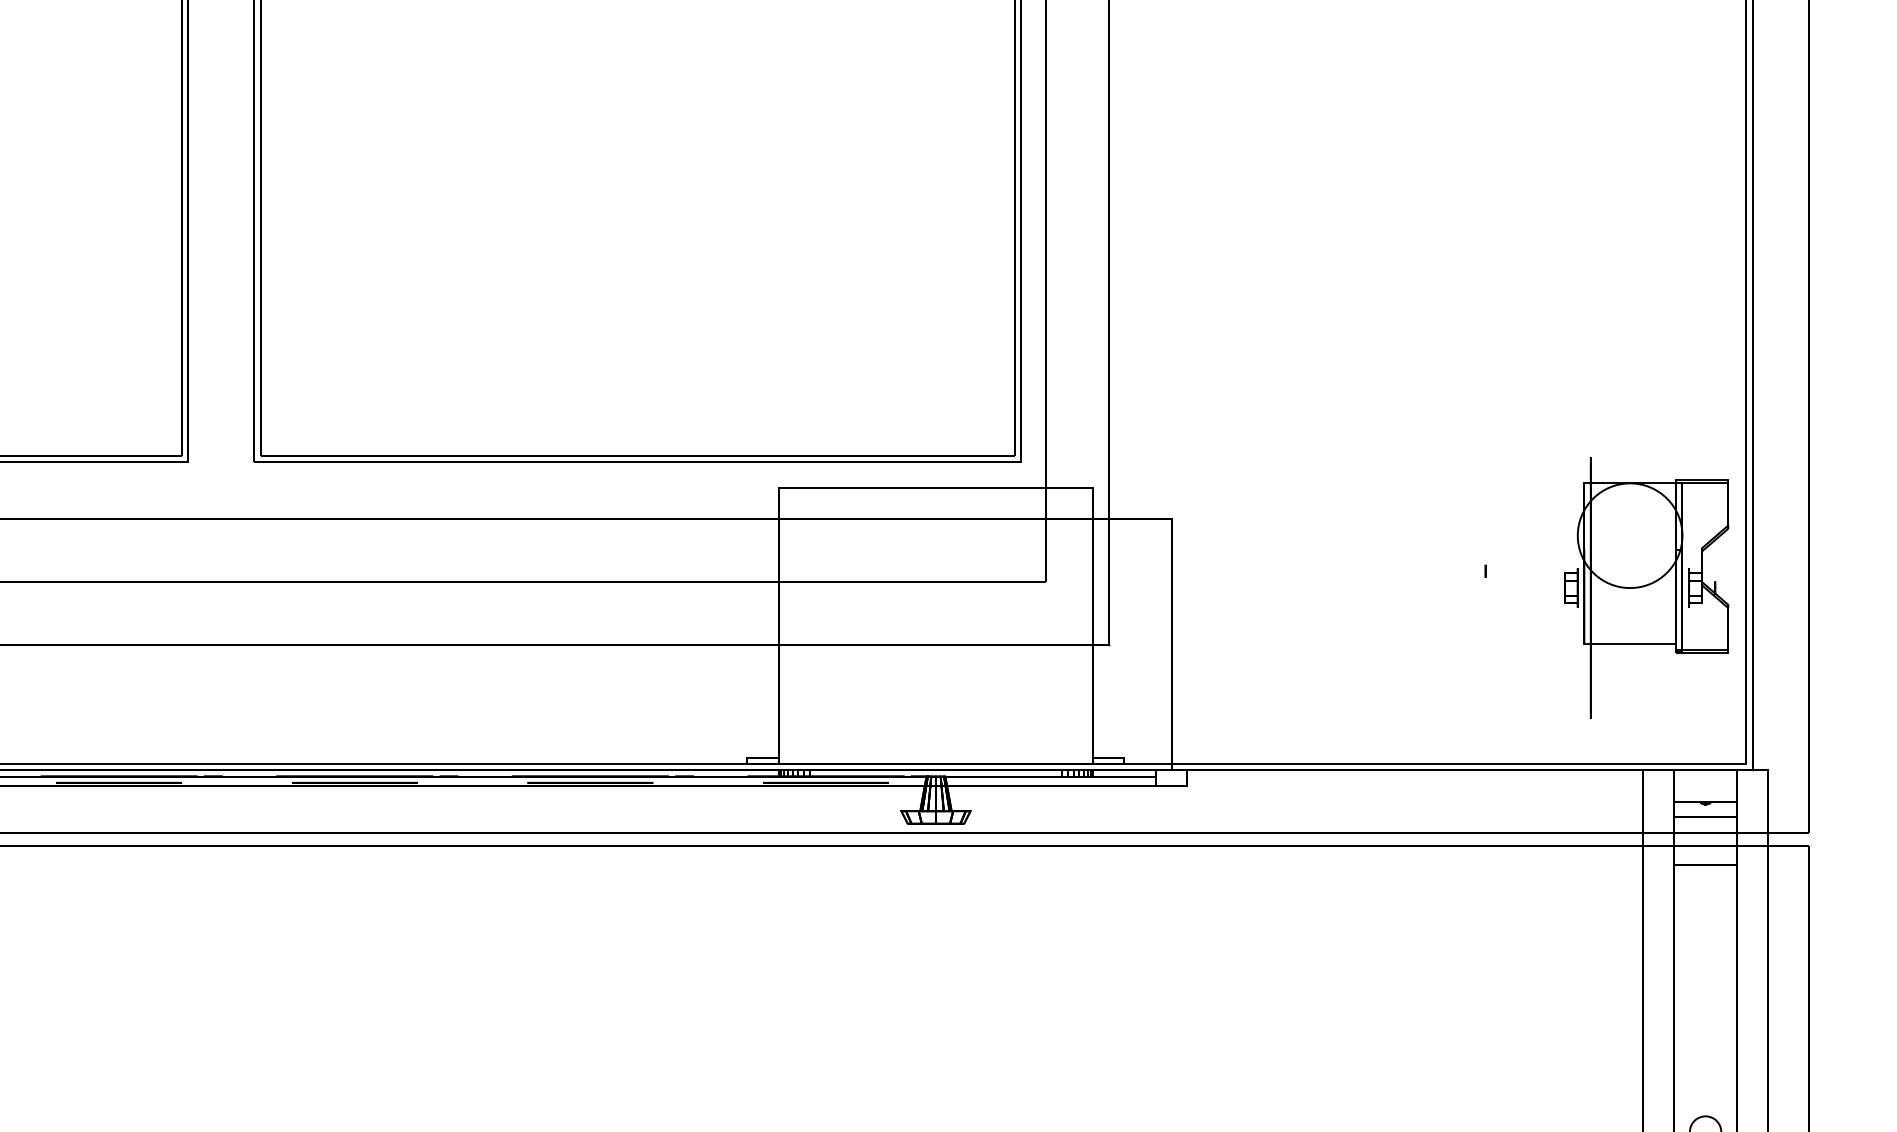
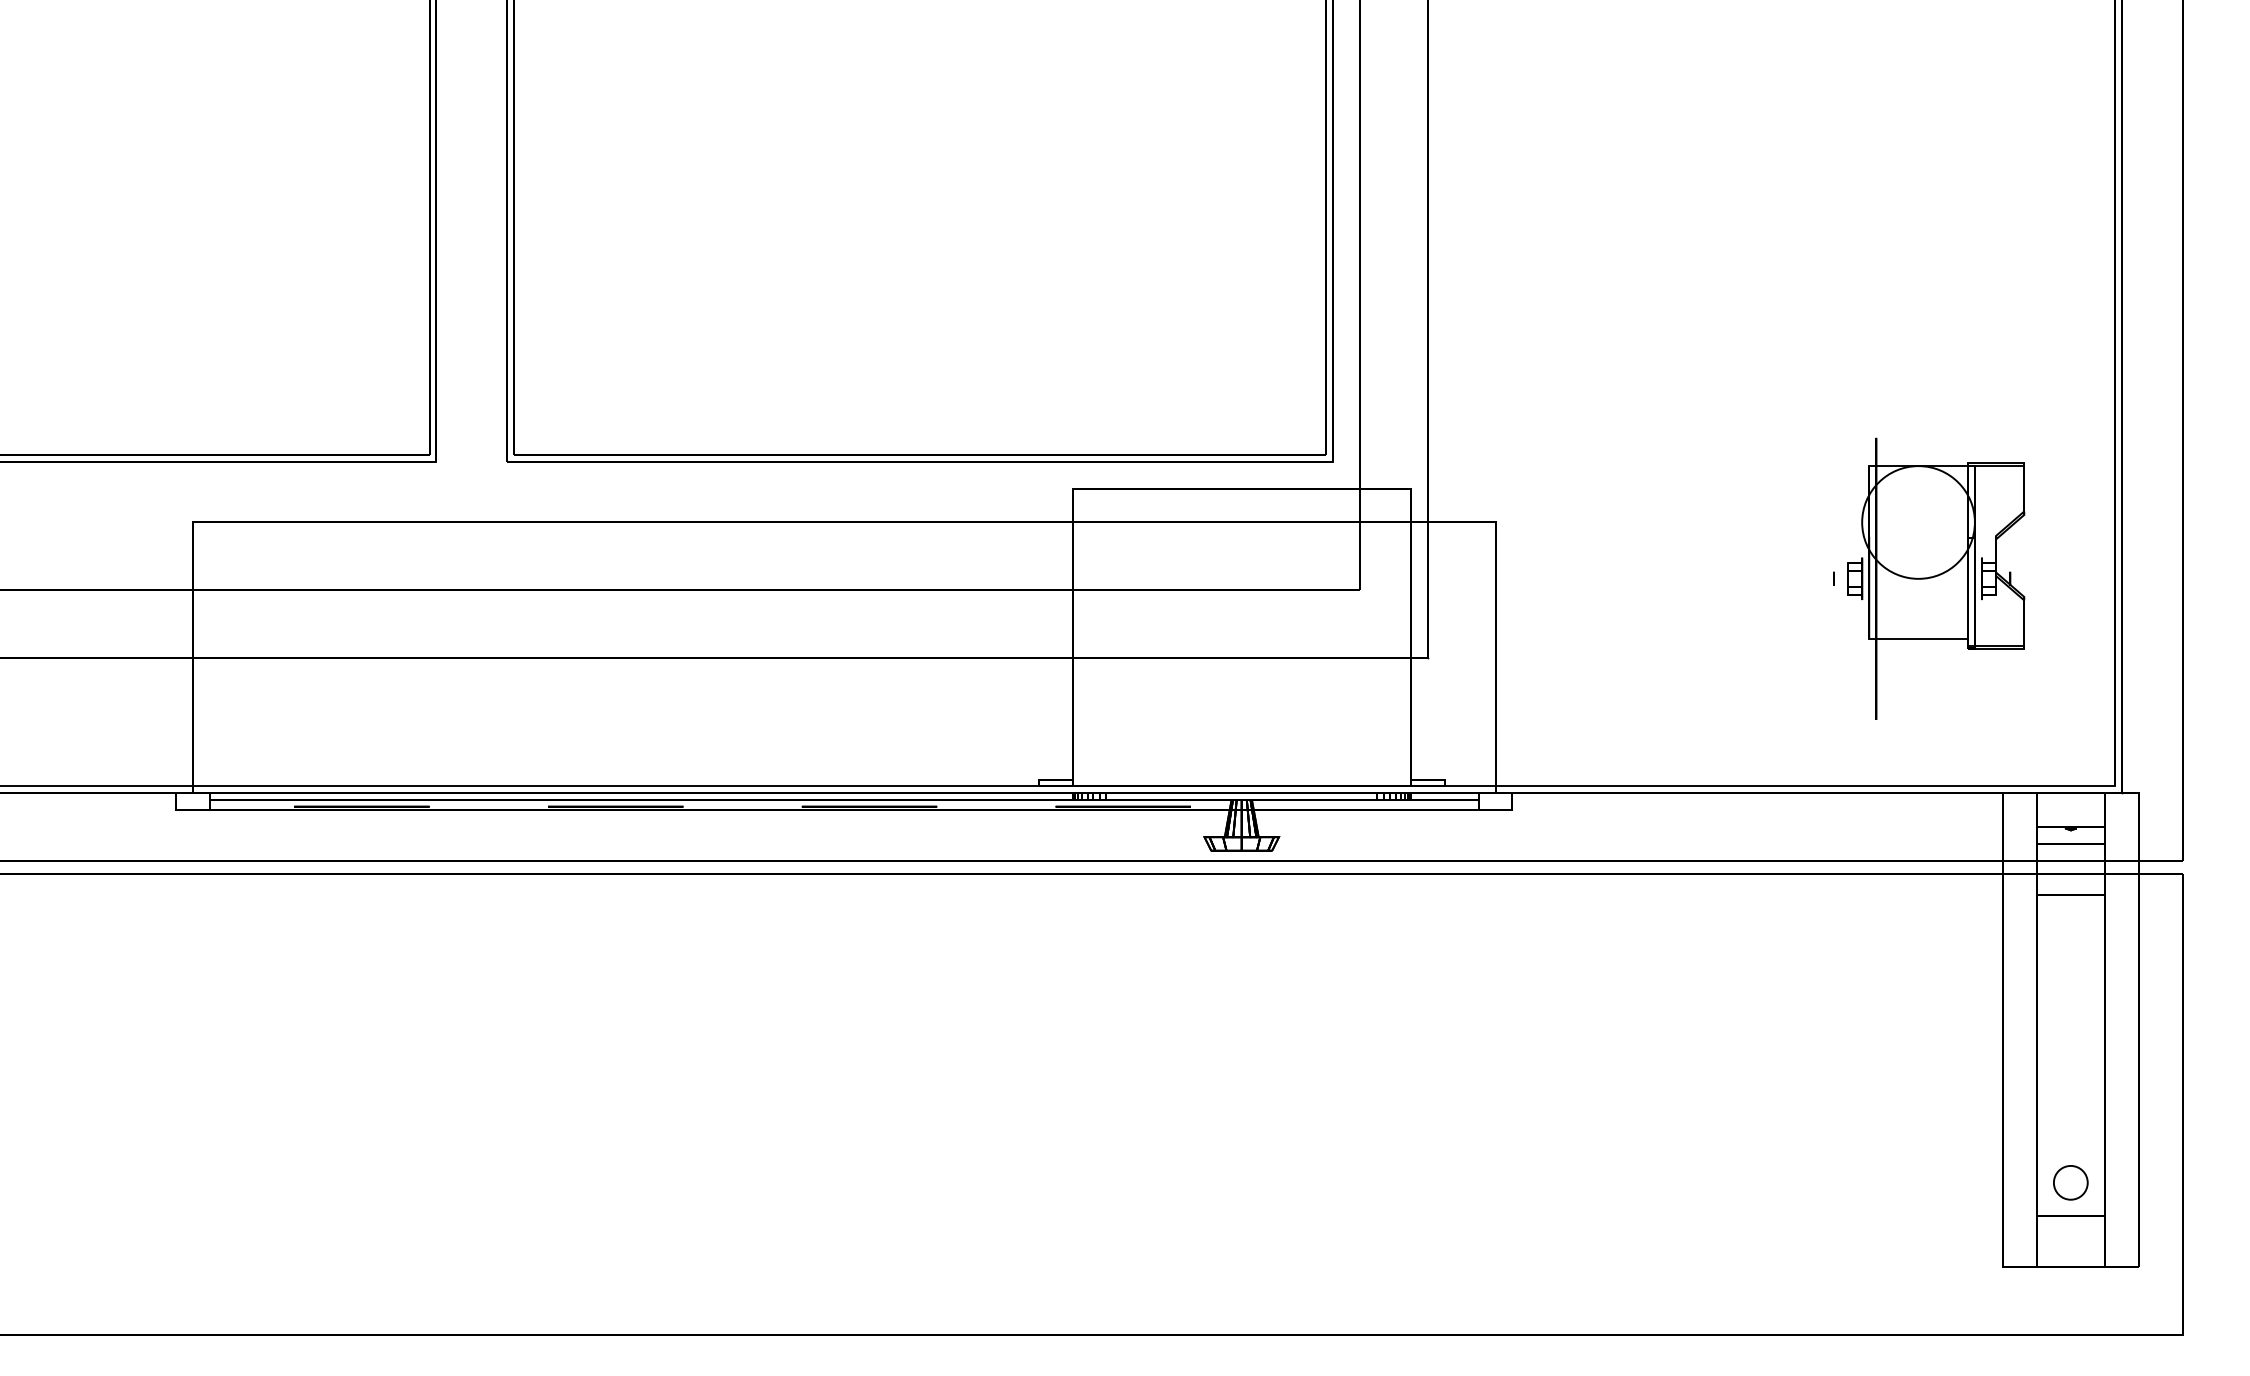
part: (1646, 587) -> (1936, 578), moved

